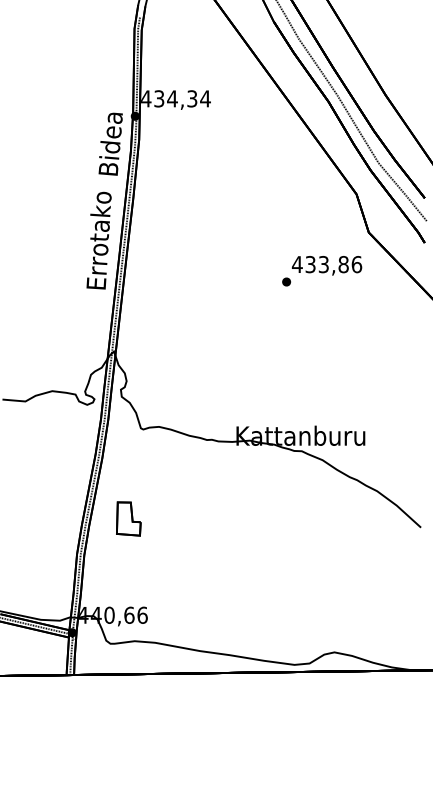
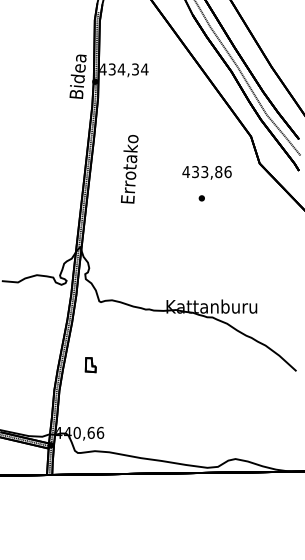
text: (110, 143) -> (77, 76), moved
text: (98, 240) -> (129, 169), moved
text: (326, 265) -> (206, 172), moved
part: (128, 518) -> (90, 364), size x0.6

